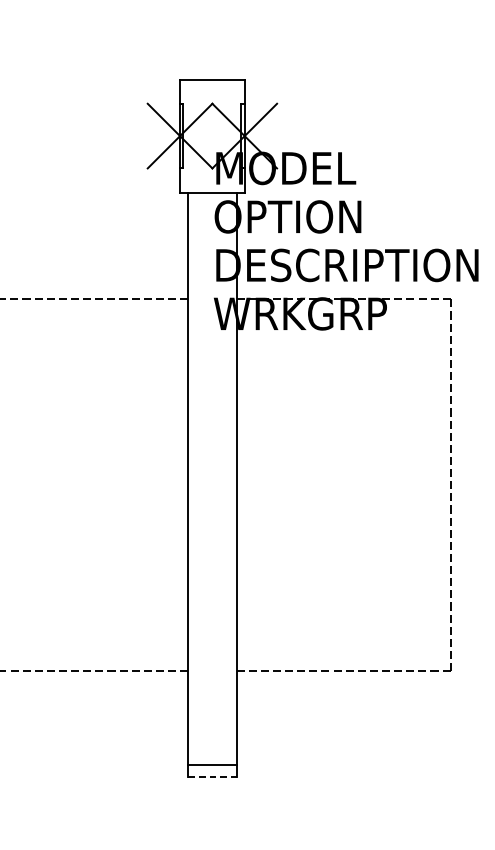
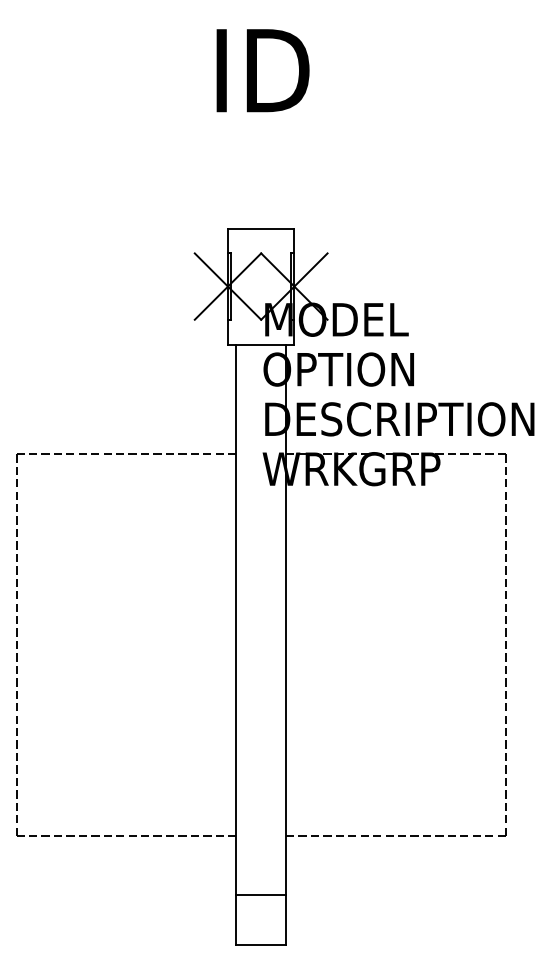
line: (212, 764) -> (261, 894), moved
line: (212, 776) -> (261, 944), dashed -> solid

